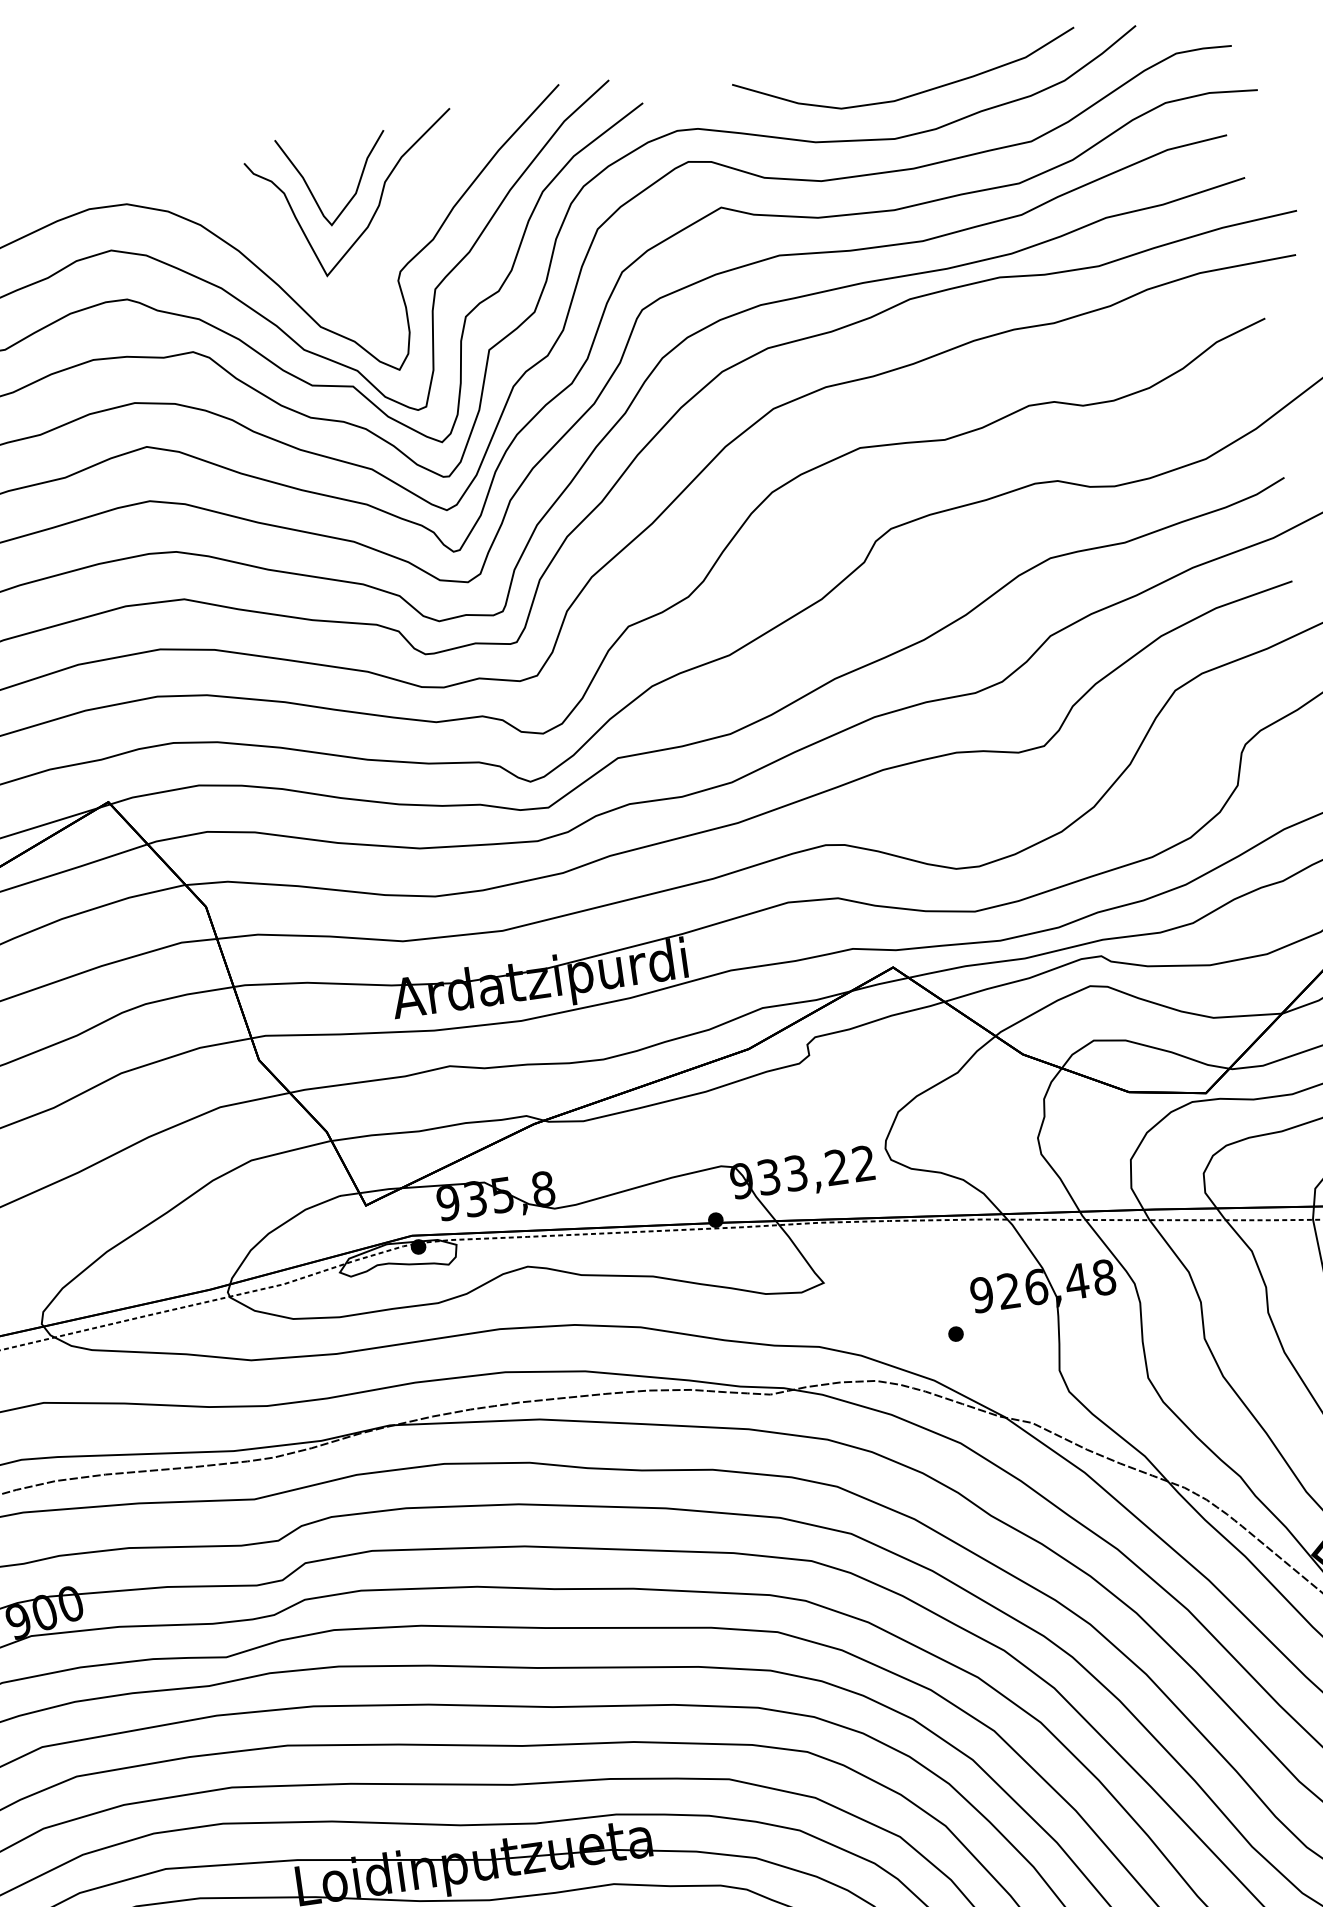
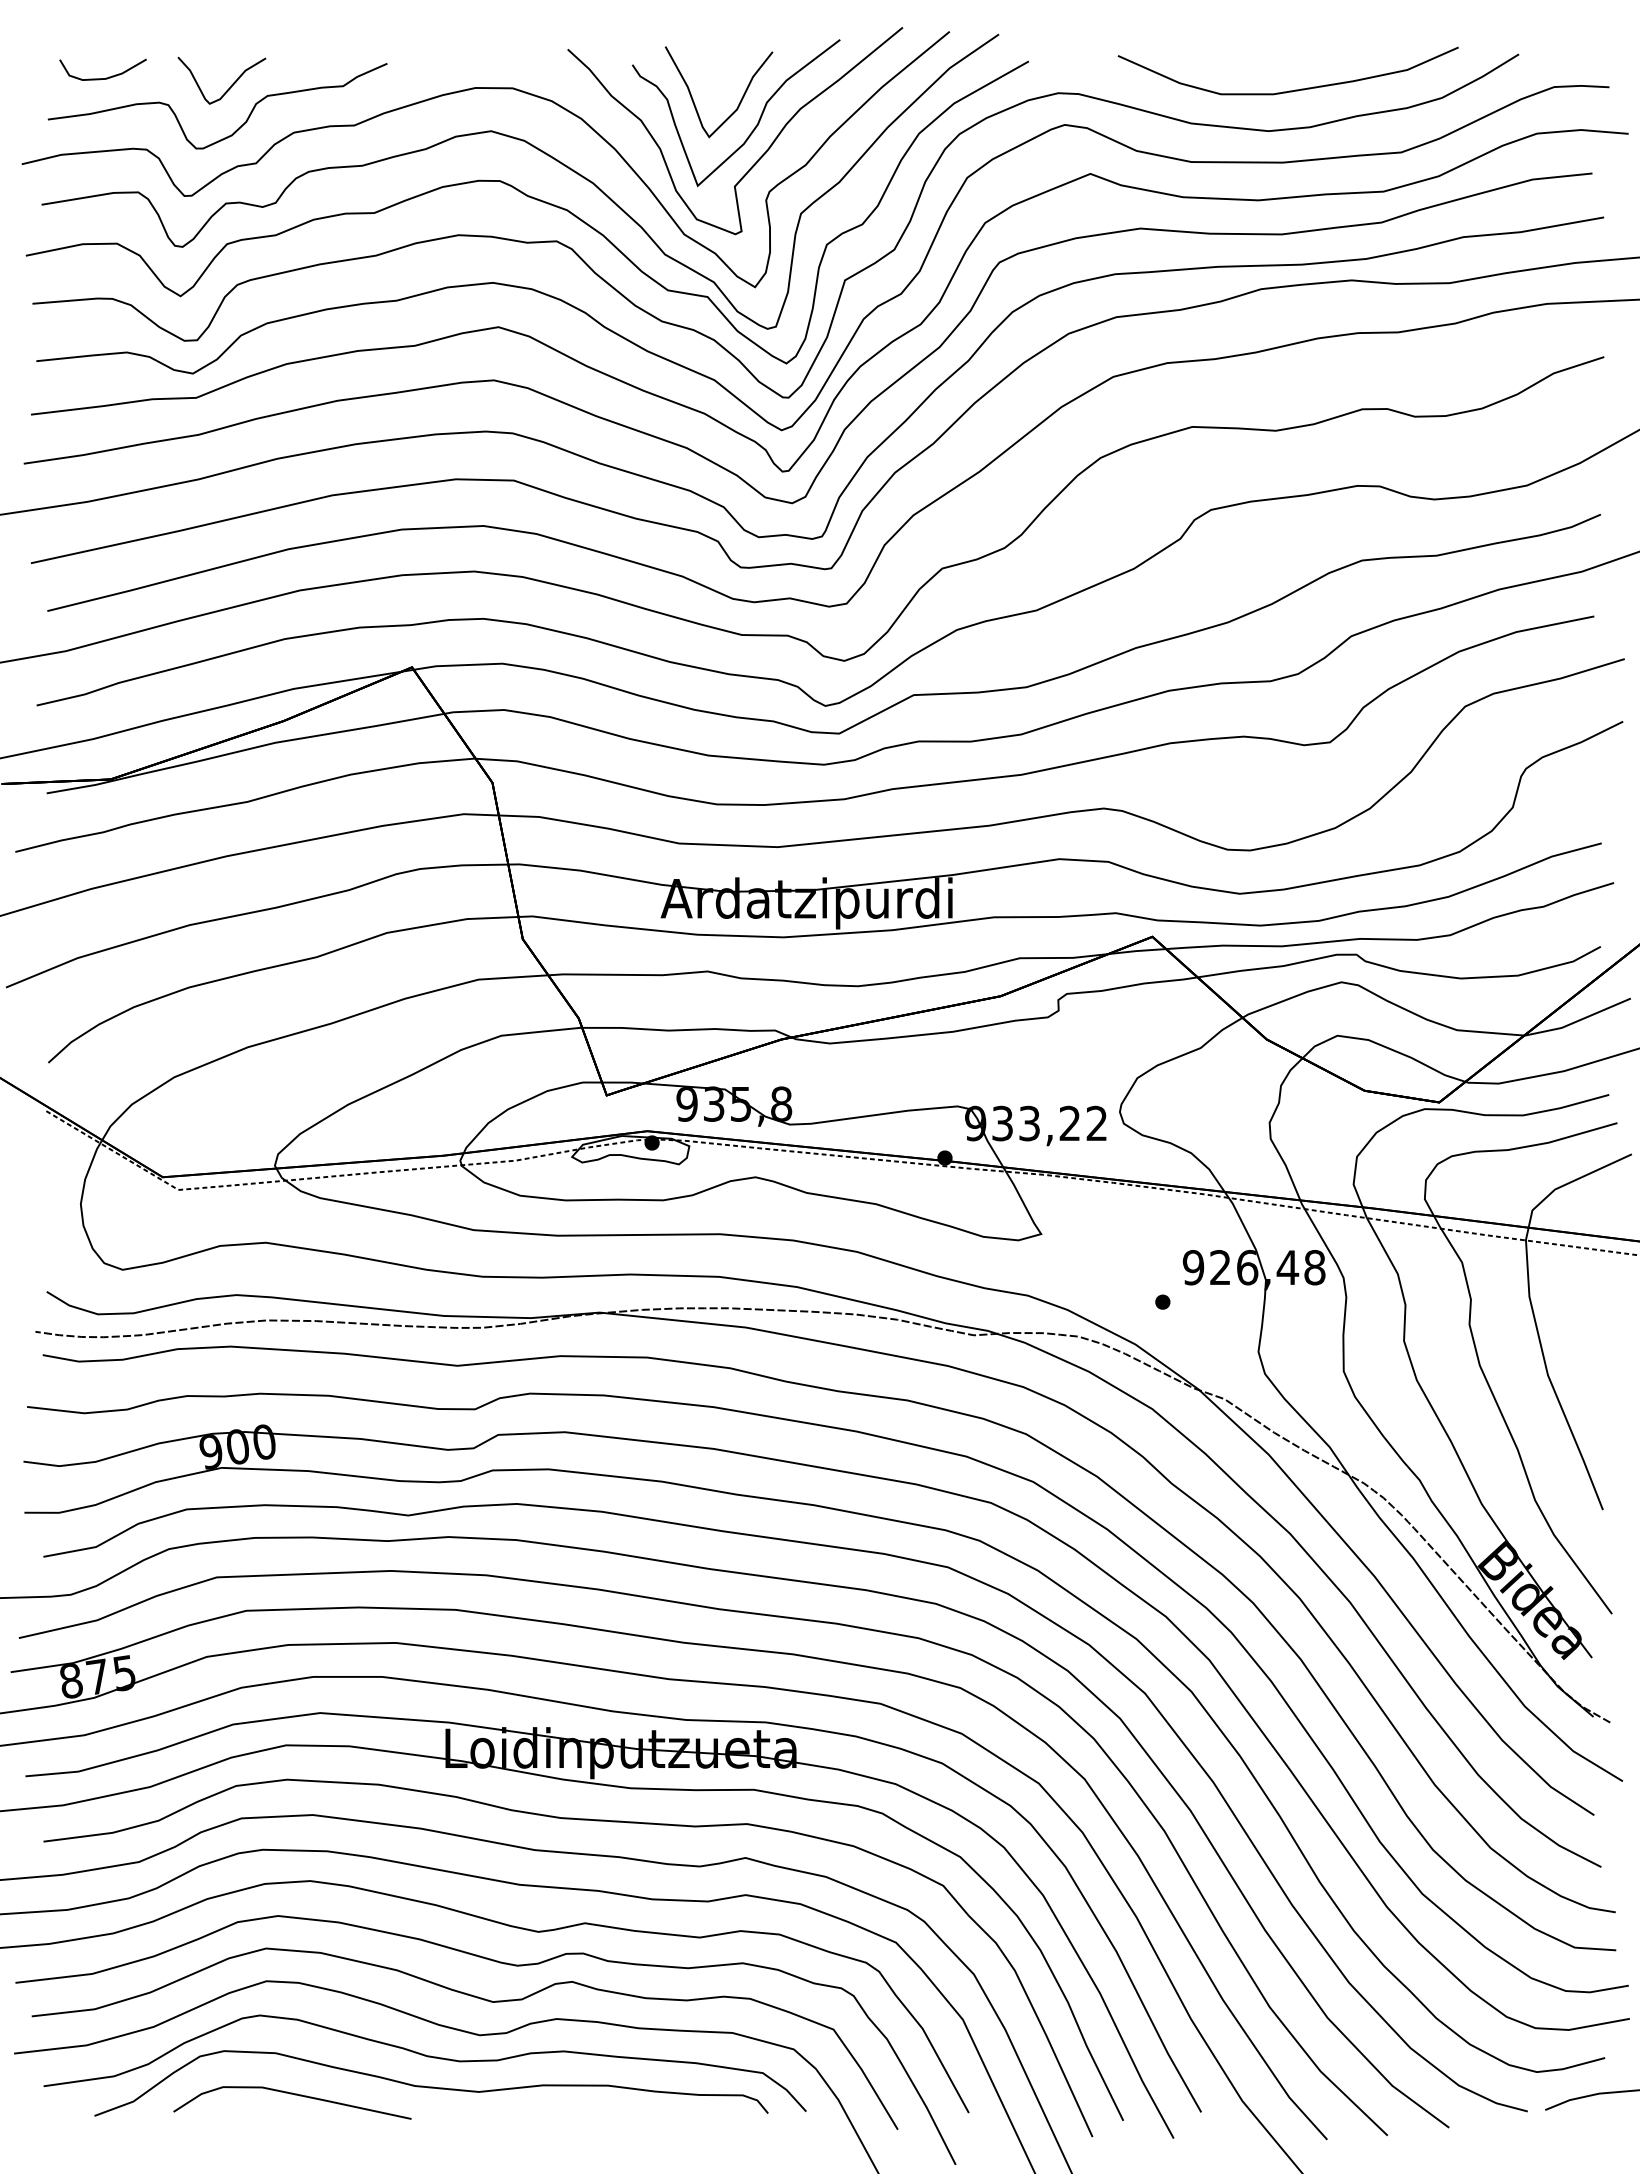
curve: (386, 237) -> (760, 156), added

